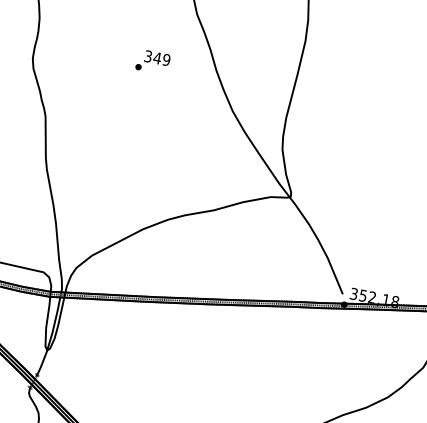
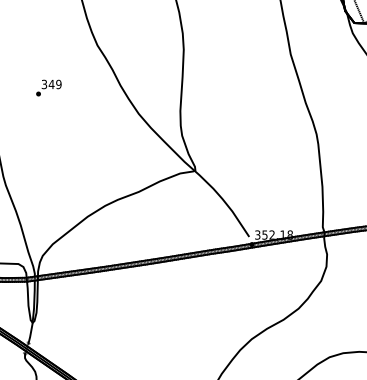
text: (152, 61) -> (48, 87), moved

